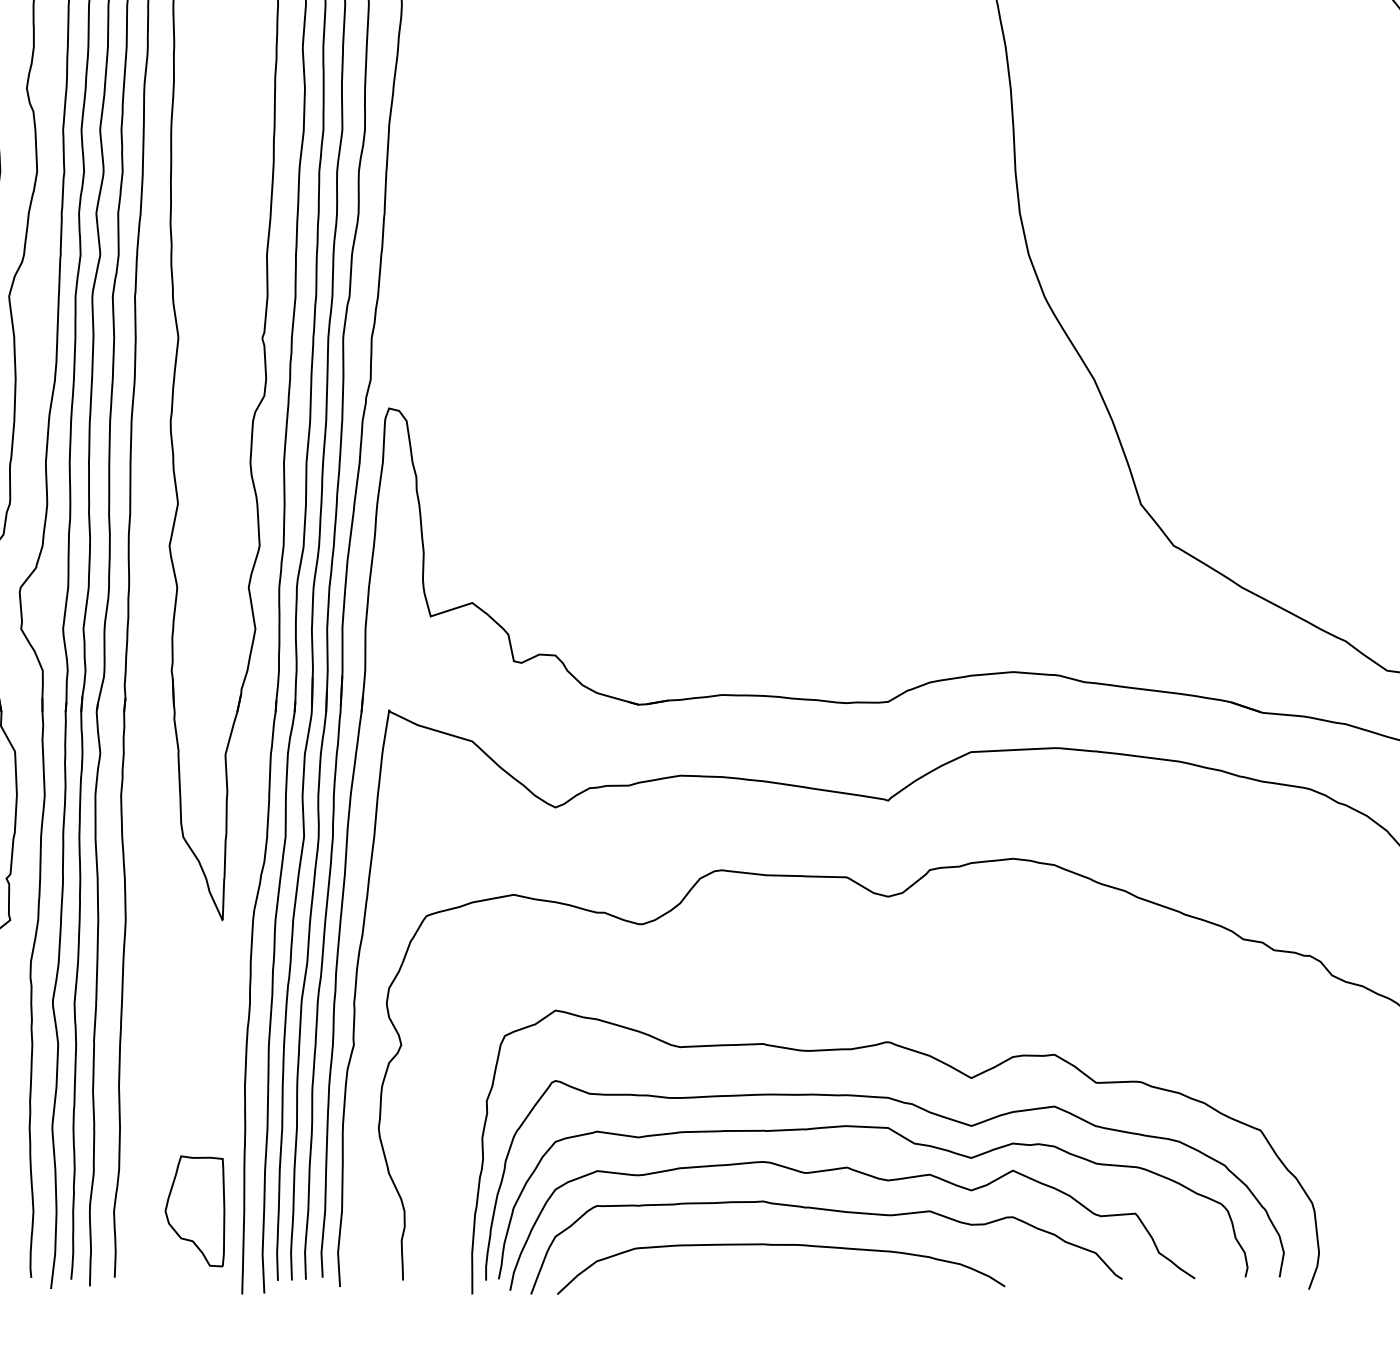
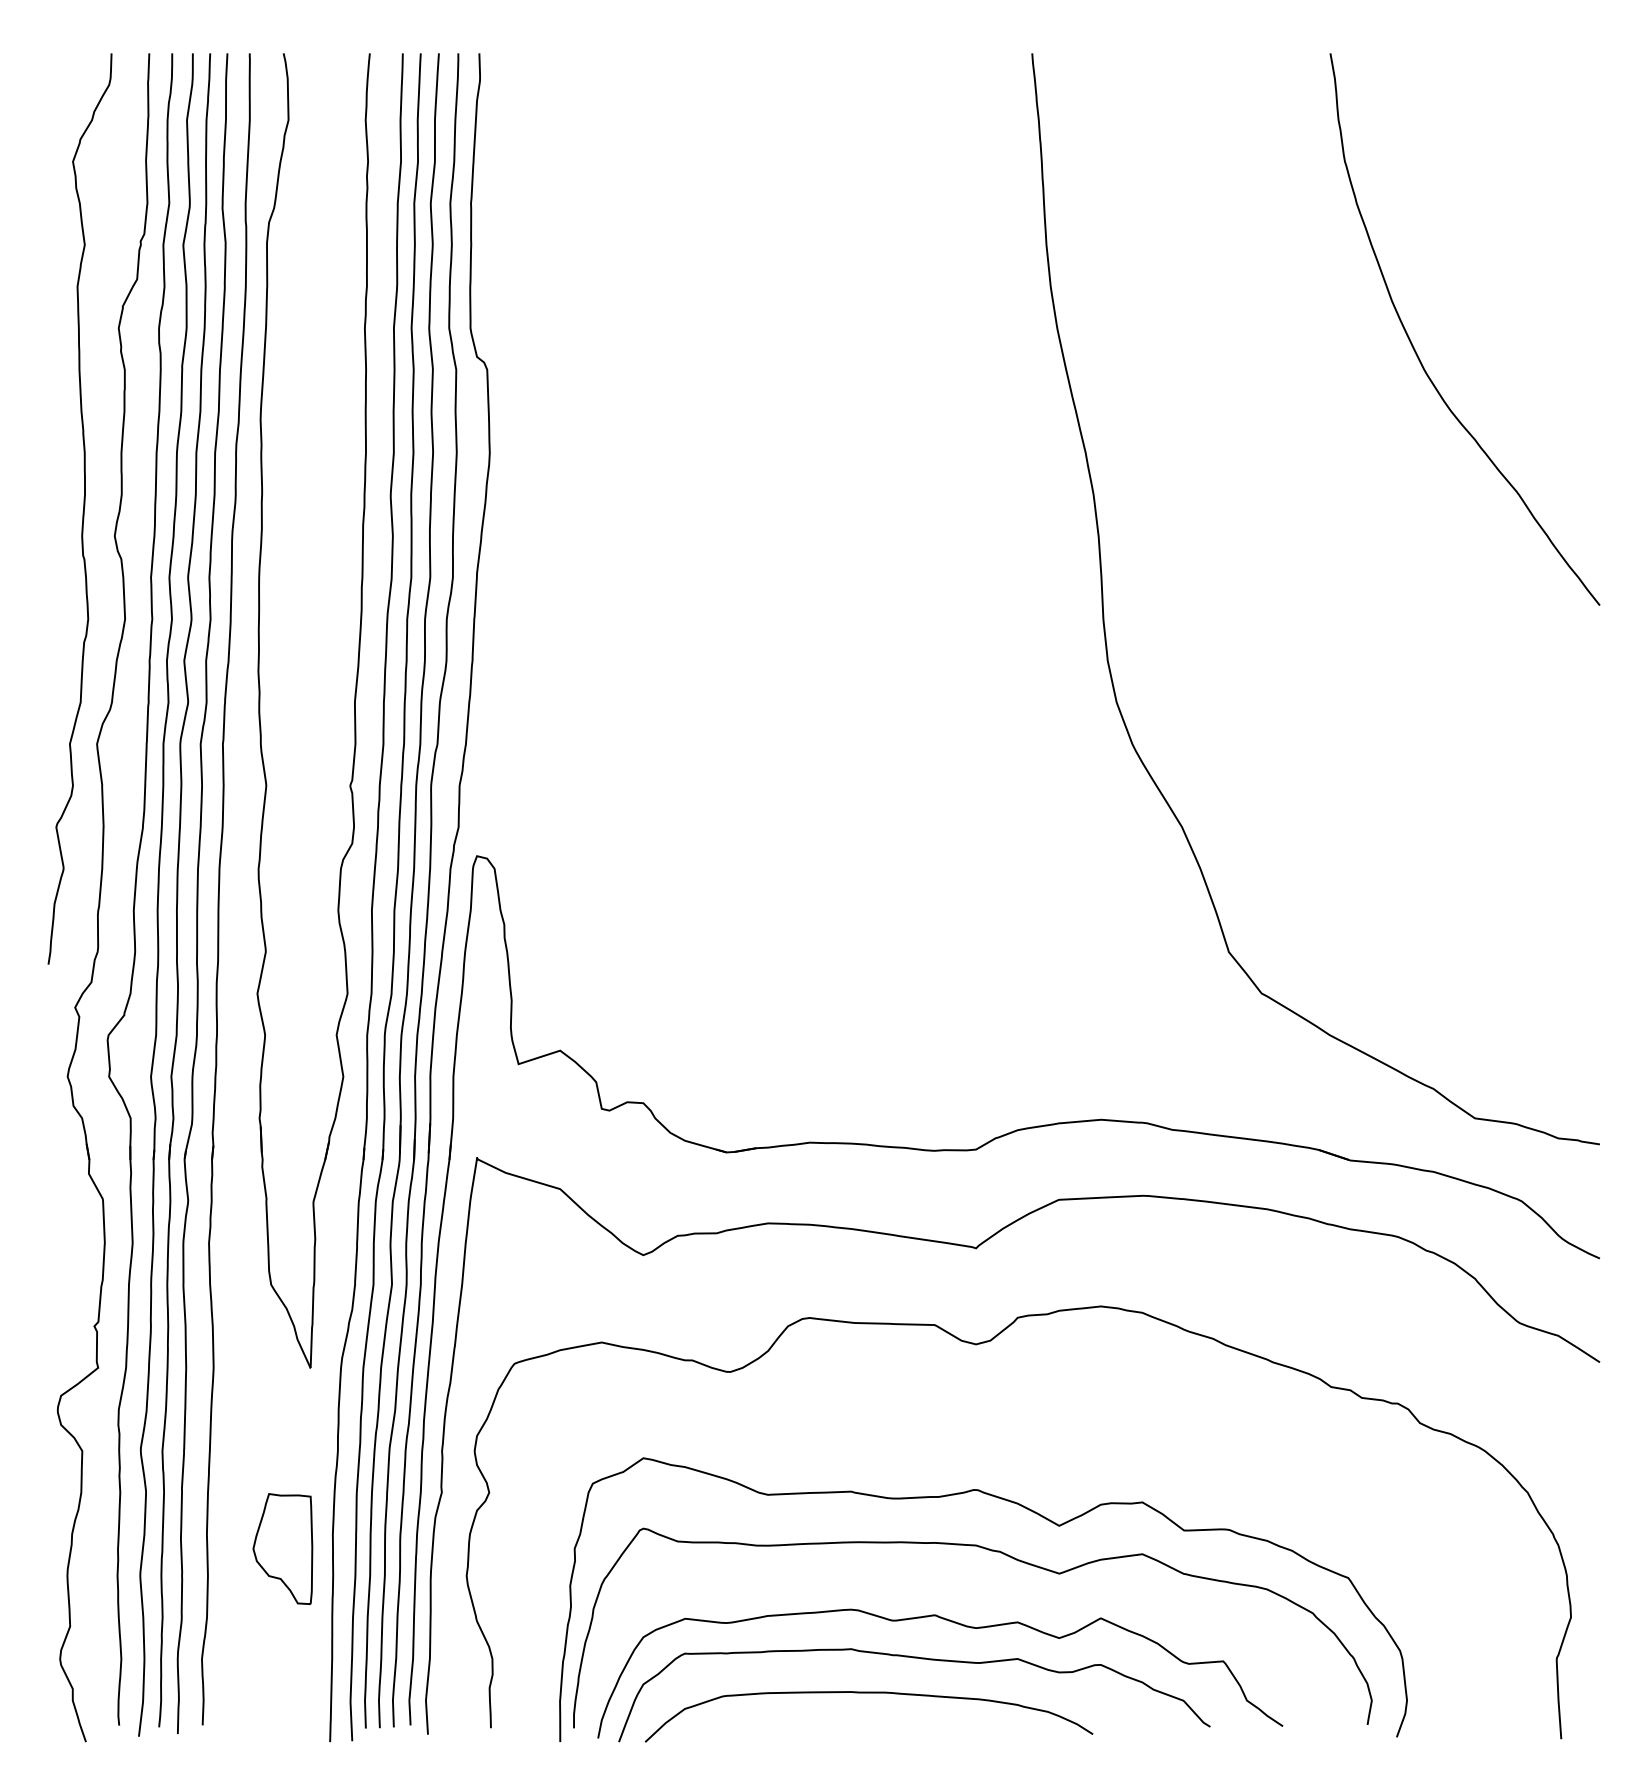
curve: (910, 1142) -> (998, 1590), removed
part: (194, 1210) -> (282, 1548), moved

